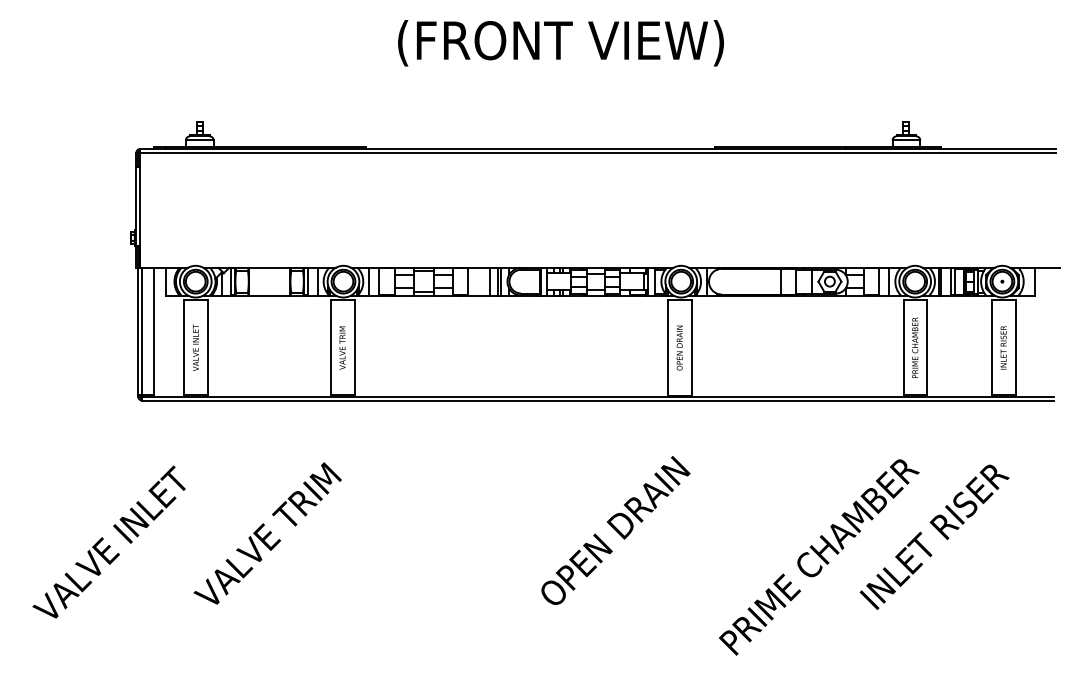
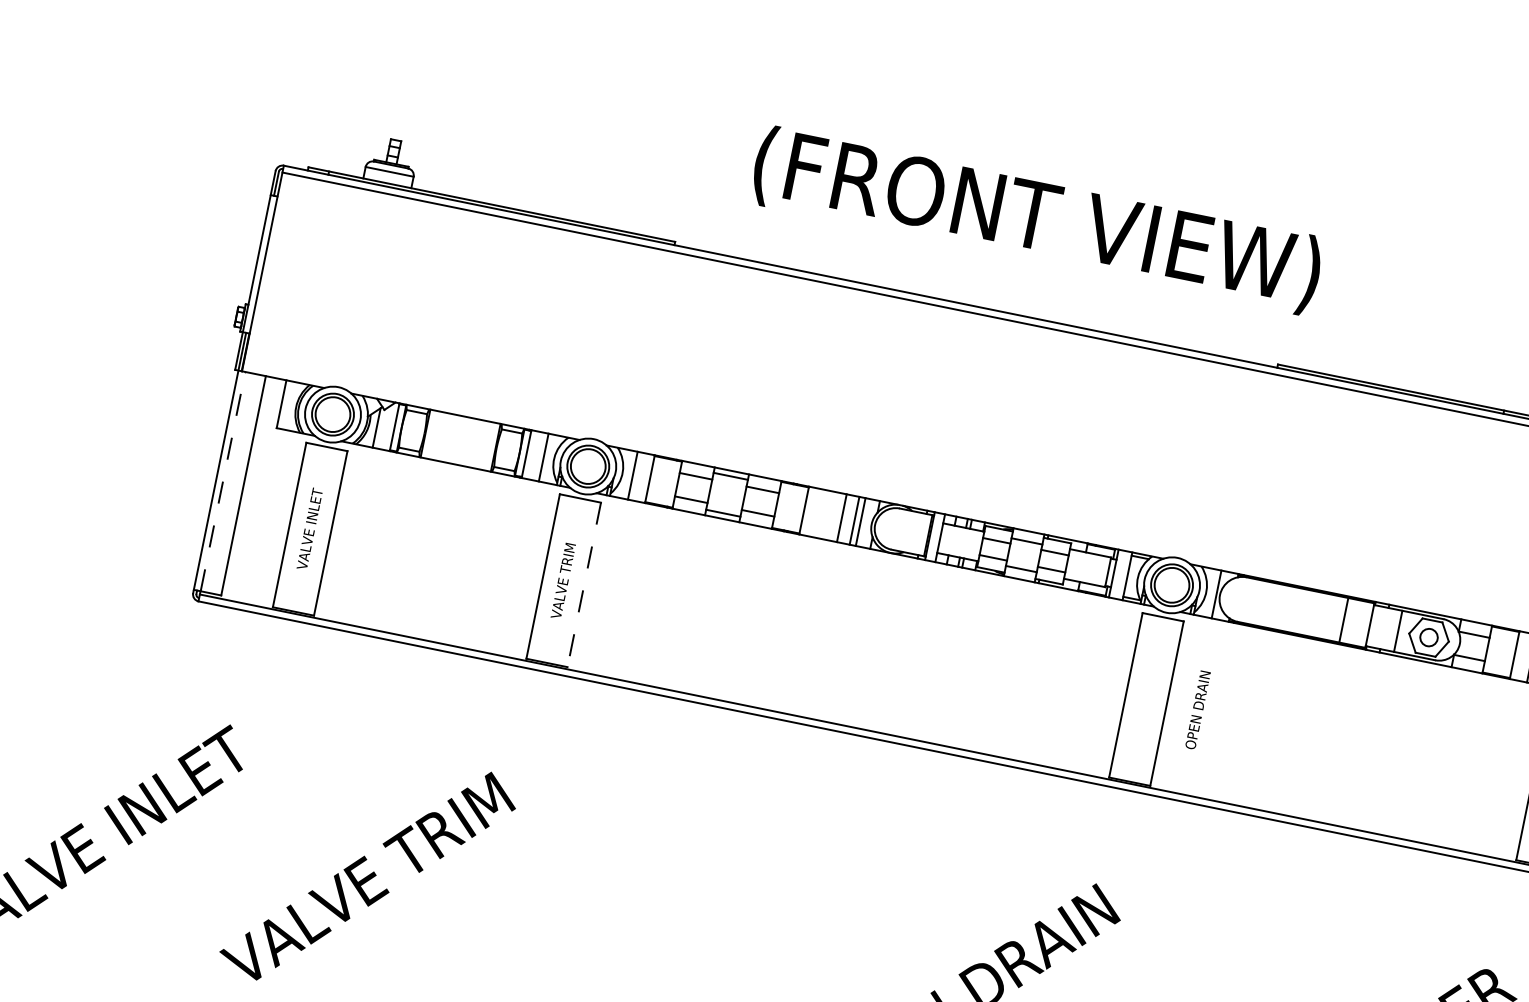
text: (560, 43) -> (1036, 220), moved
line: (142, 330) -> (223, 480), solid -> dashed
line: (354, 347) -> (584, 584), solid -> dashed
text: (679, 347) -> (1197, 709), moved

